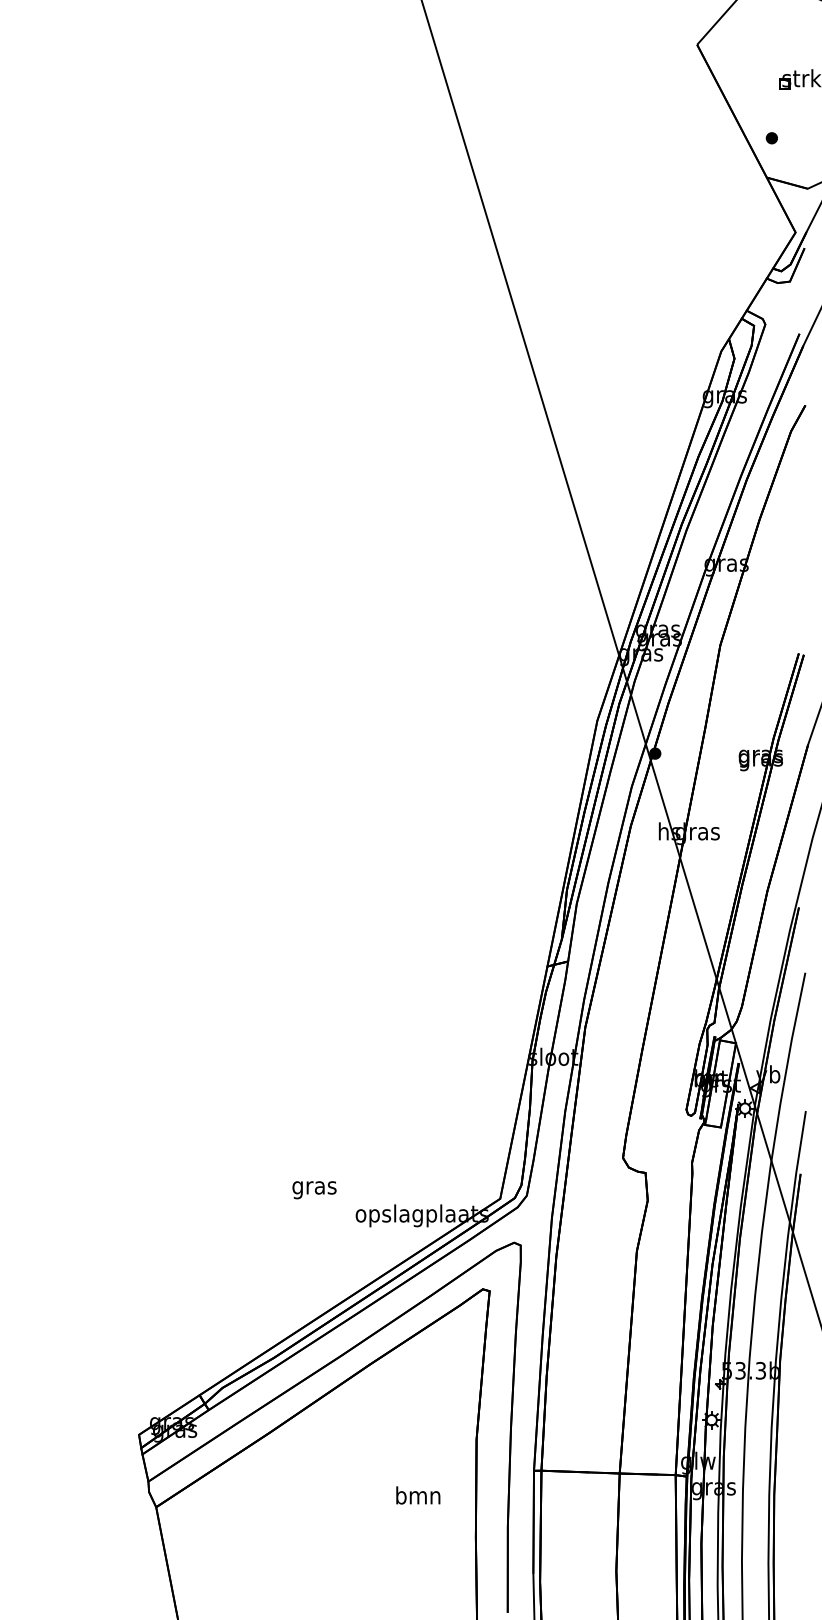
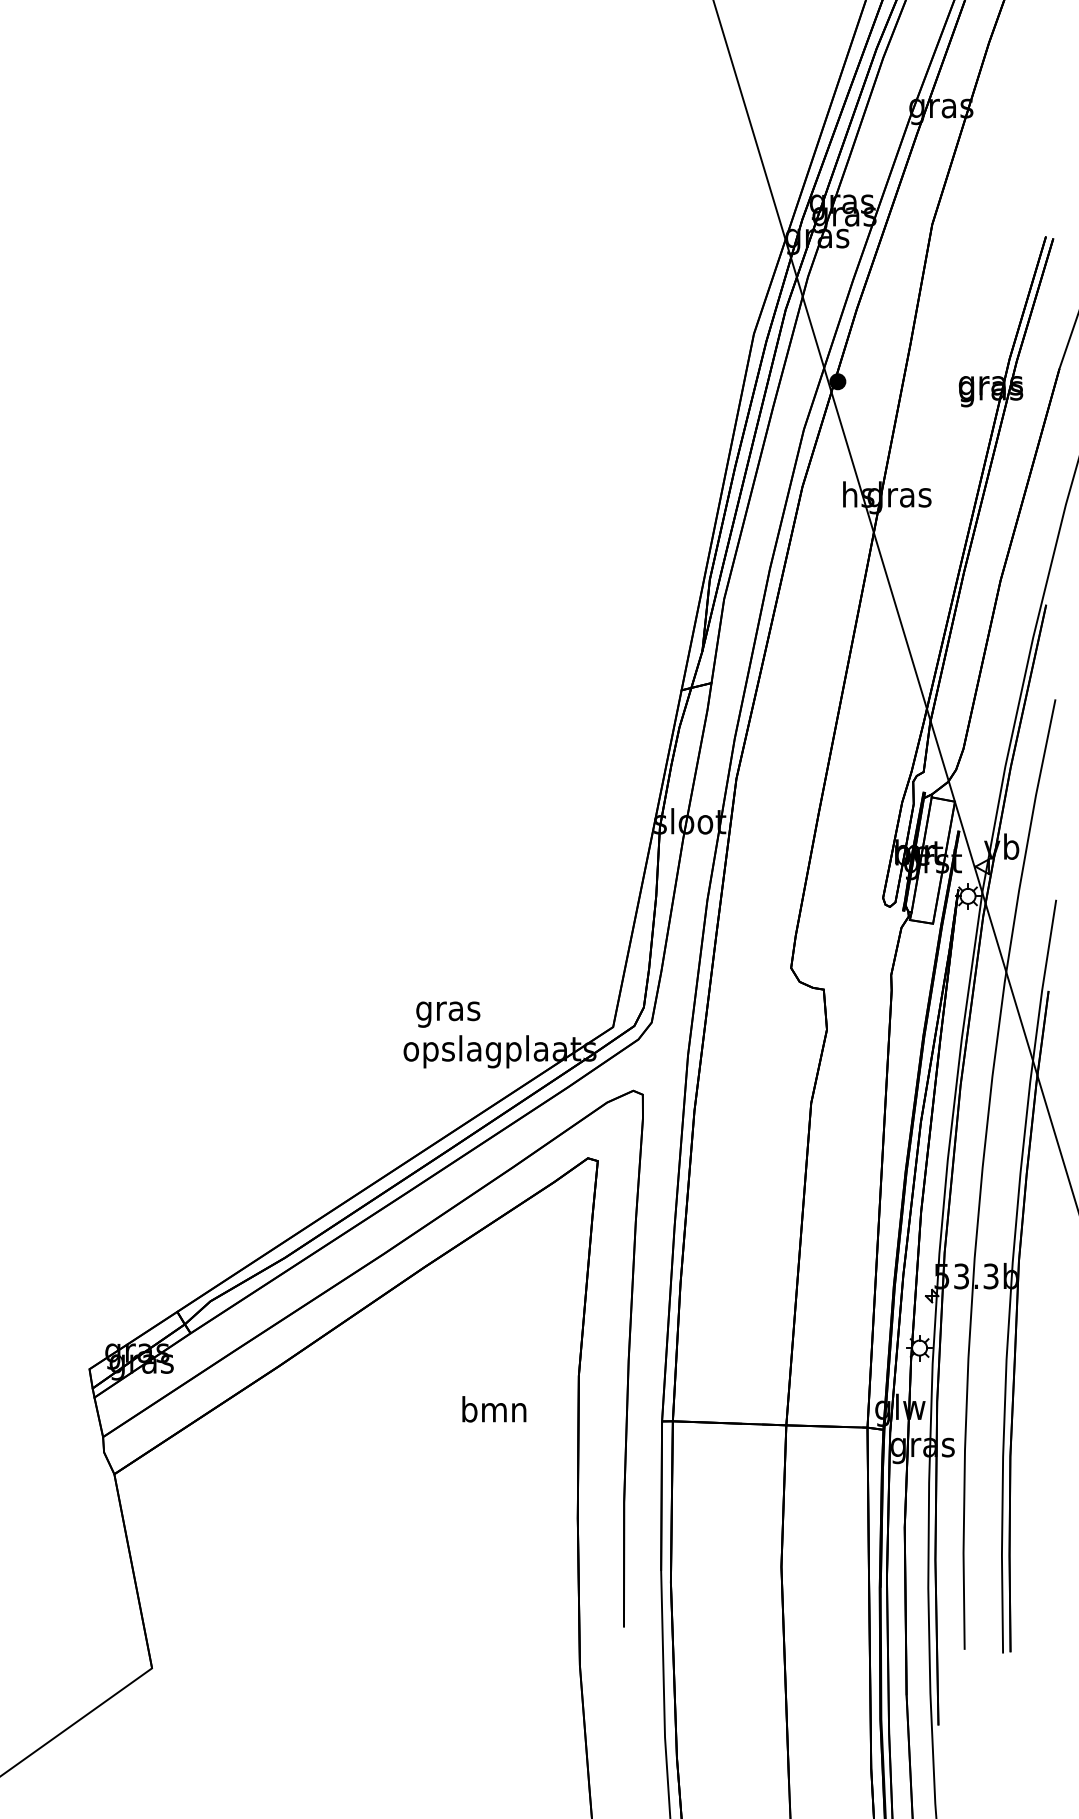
text: (314, 1190) -> (448, 1015), moved
text: (418, 1495) -> (494, 1409), moved

